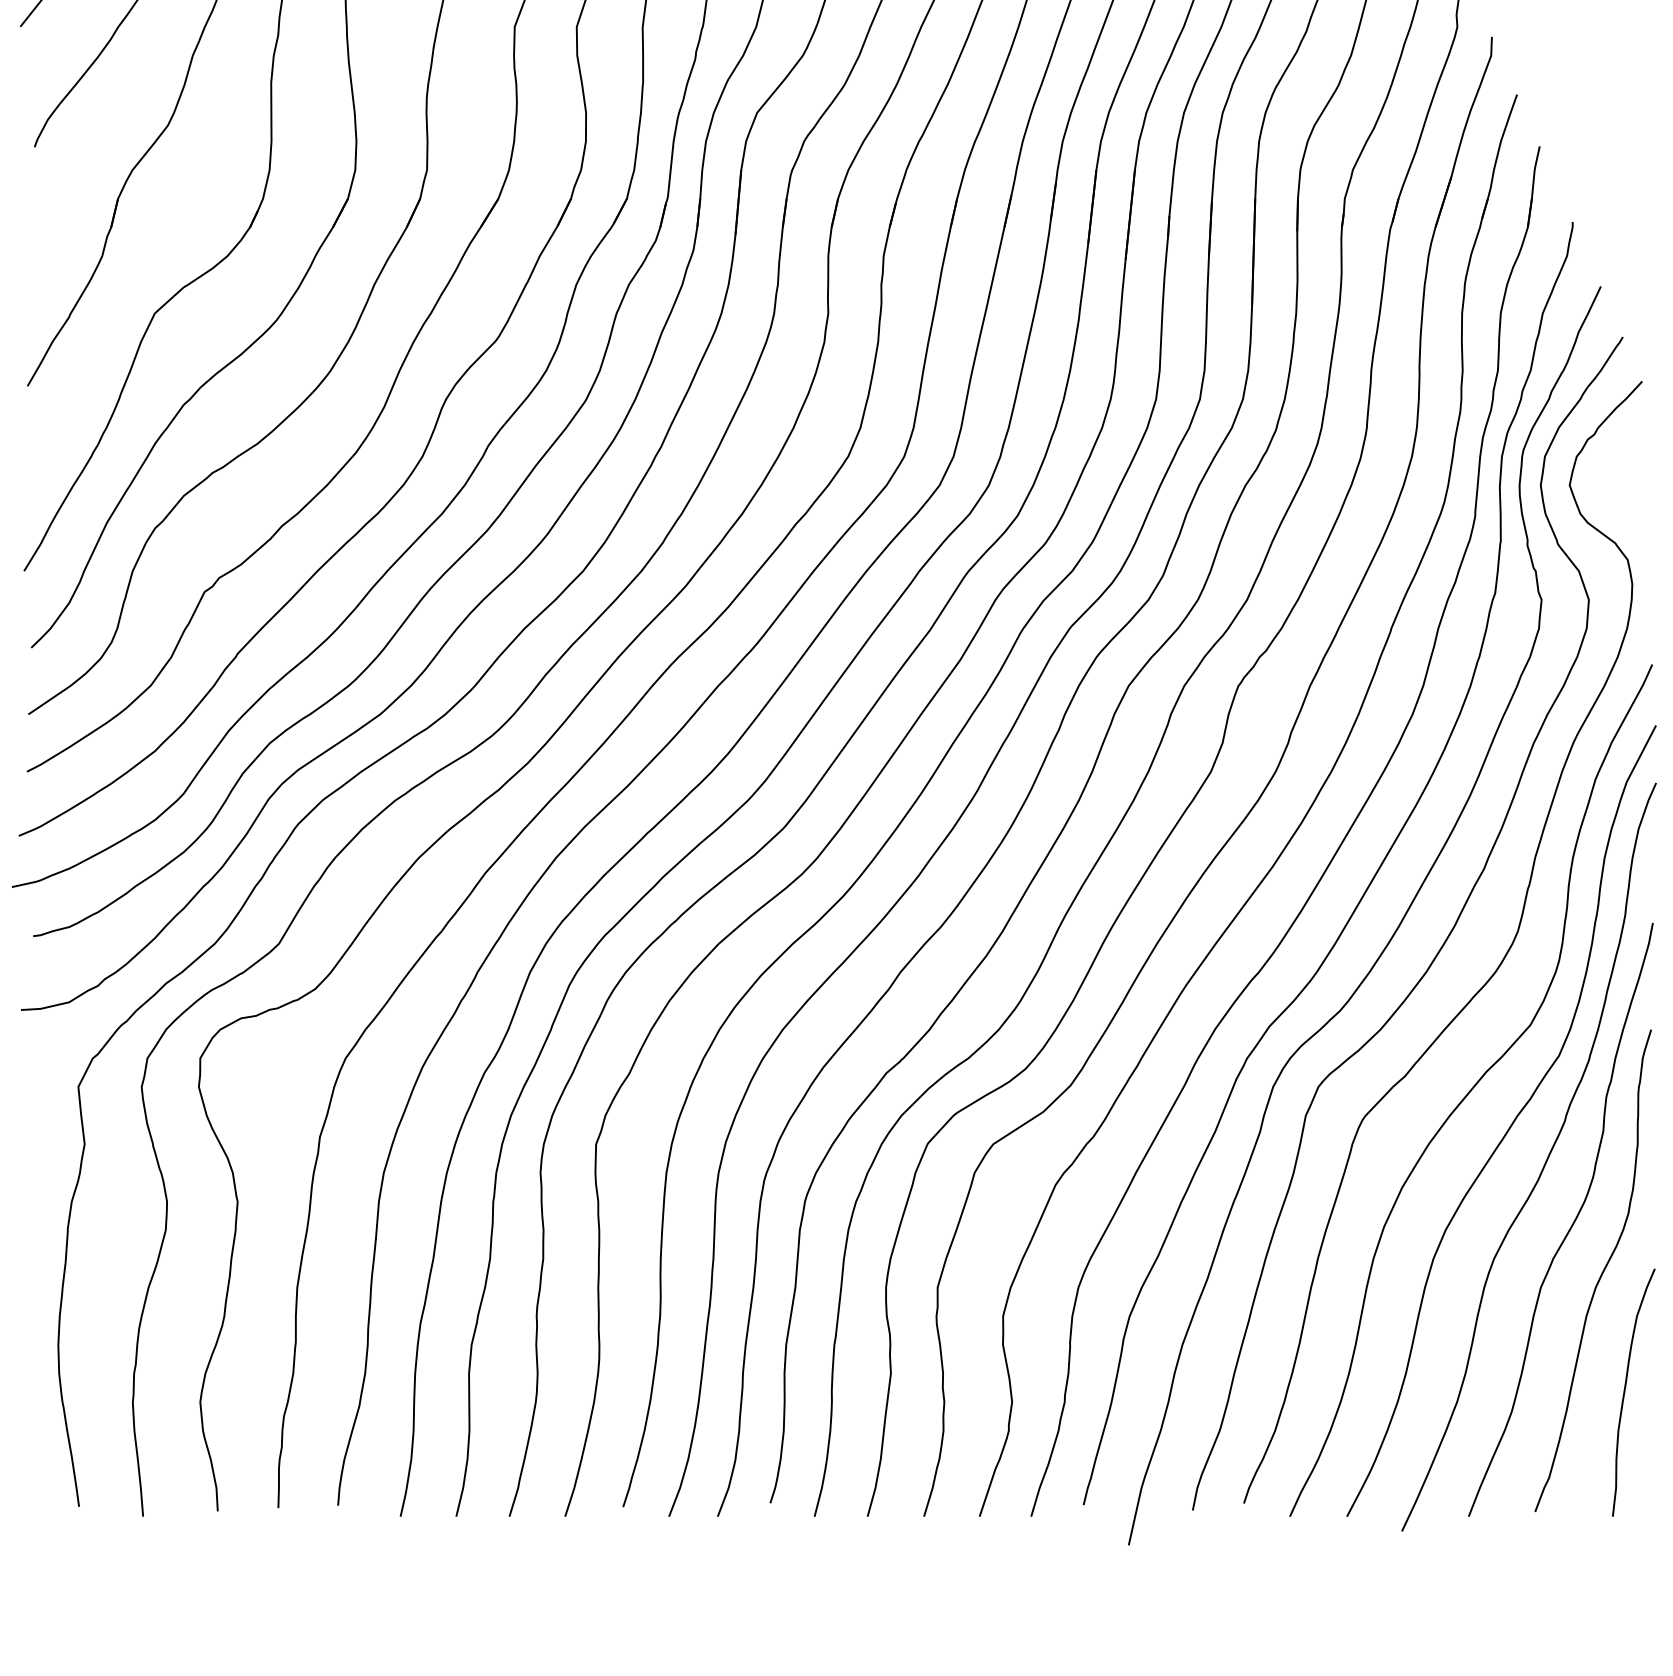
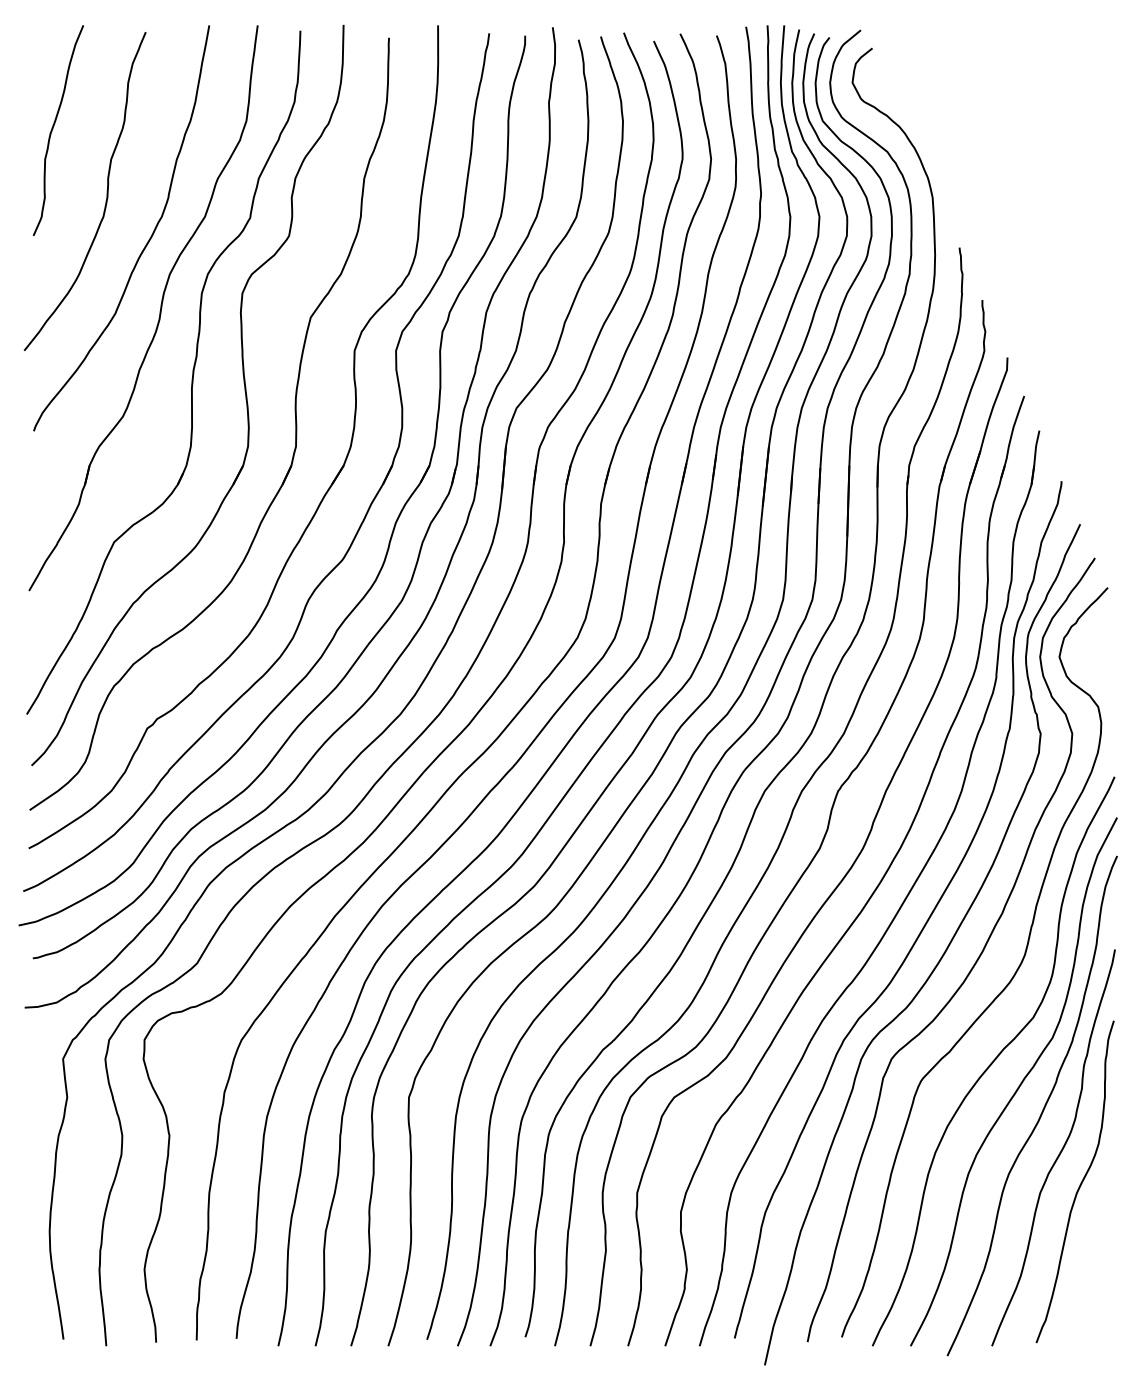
curve: (1626, 1389) -> (1097, 1261), removed

